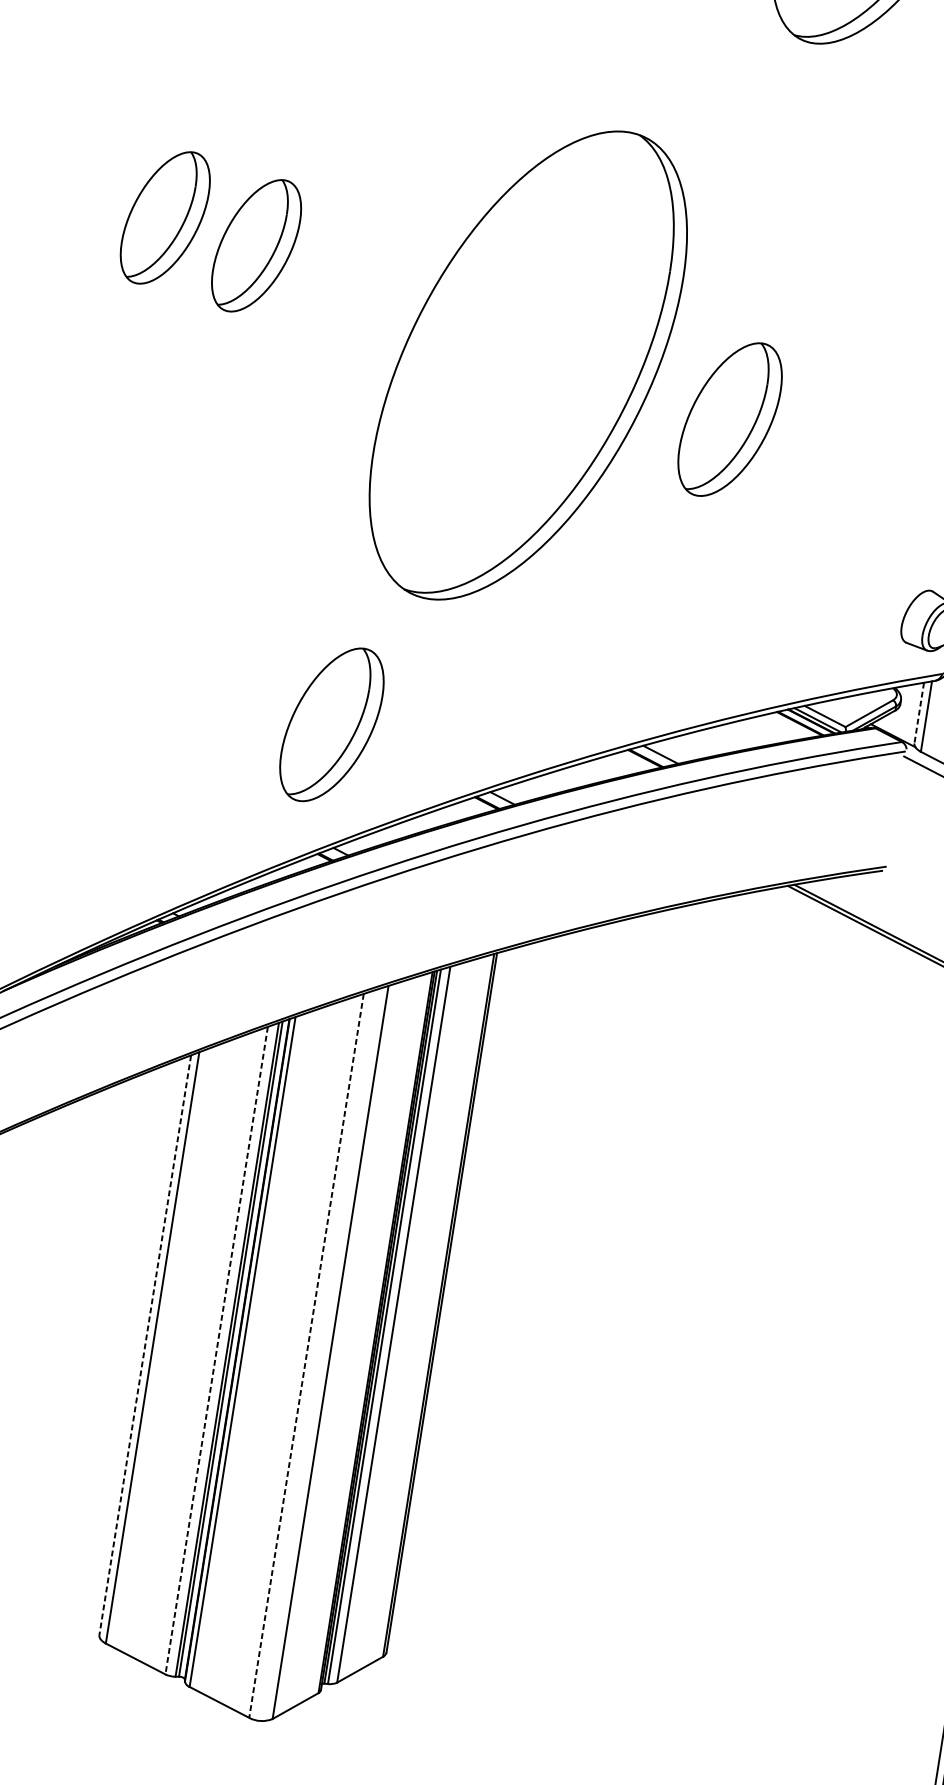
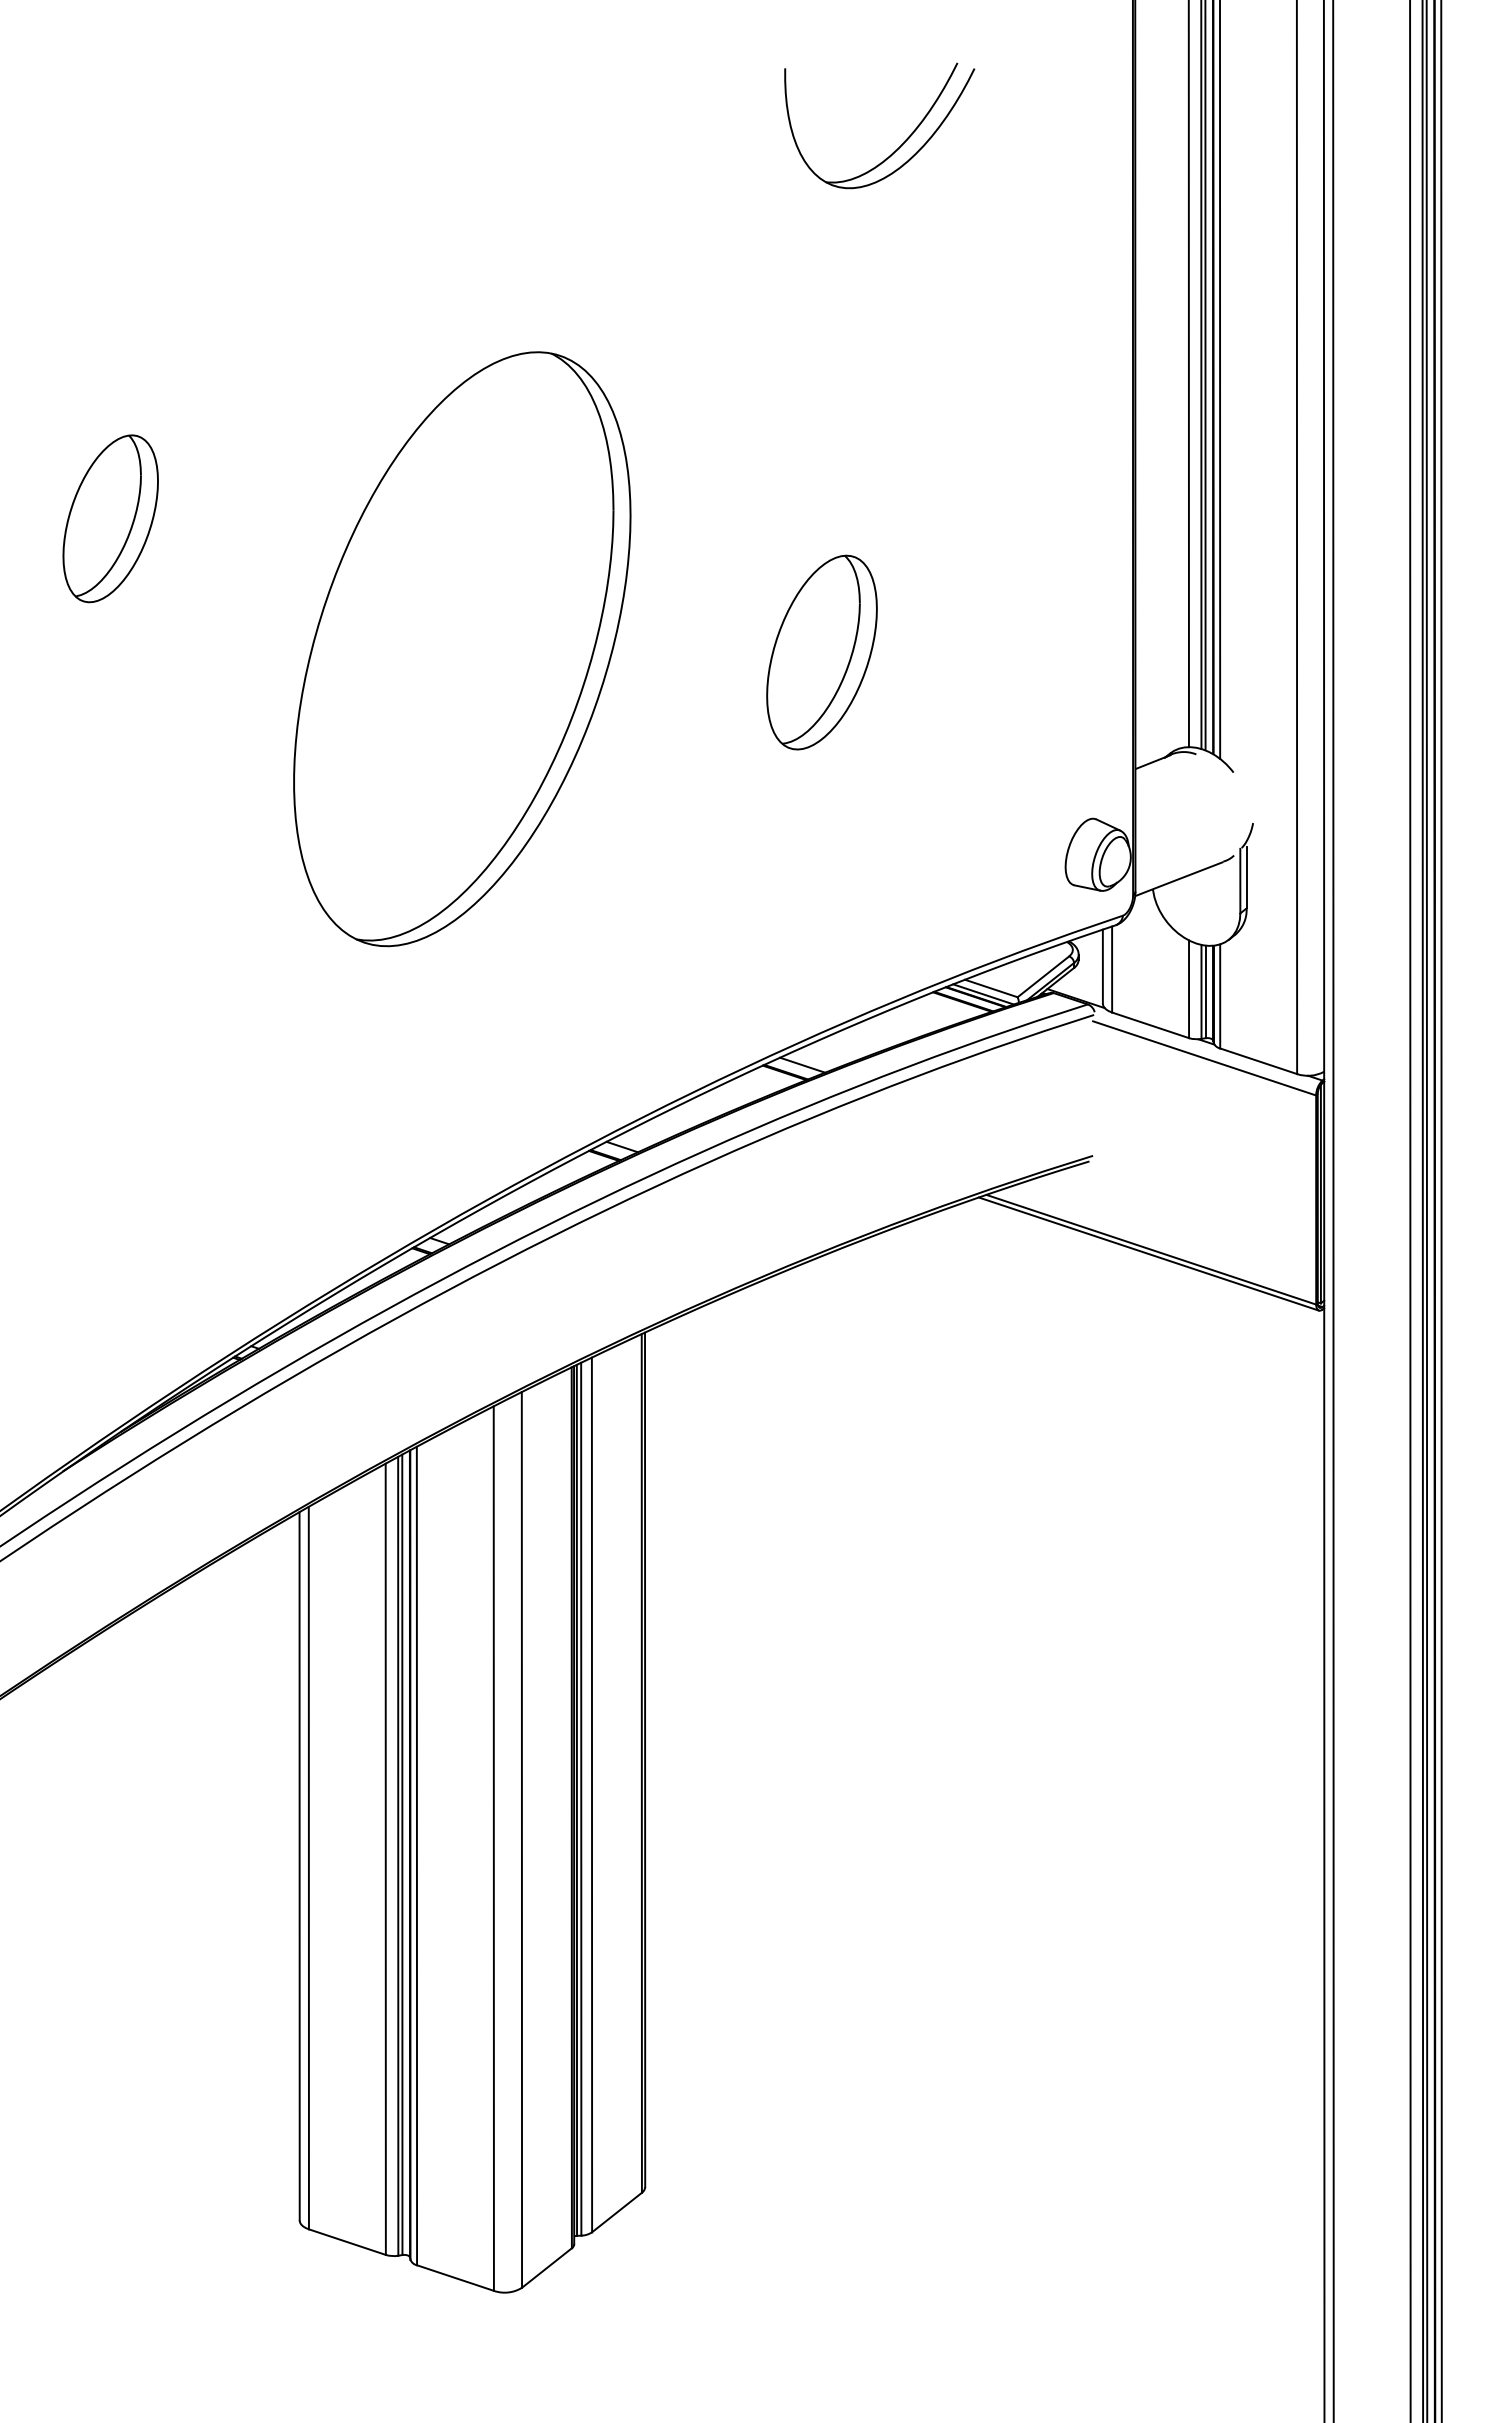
part: (256, 245) -> (224, 534), removed
part: (528, 365) -> (462, 649), moved
line: (918, 713) -> (1102, 967), dashed -> solid
part: (331, 724) -> (404, 1091), removed
line: (145, 1345) -> (299, 1866), dashed -> solid
line: (216, 1350) -> (385, 1859), dashed -> solid
line: (306, 1356) -> (493, 1849), dashed -> solid

